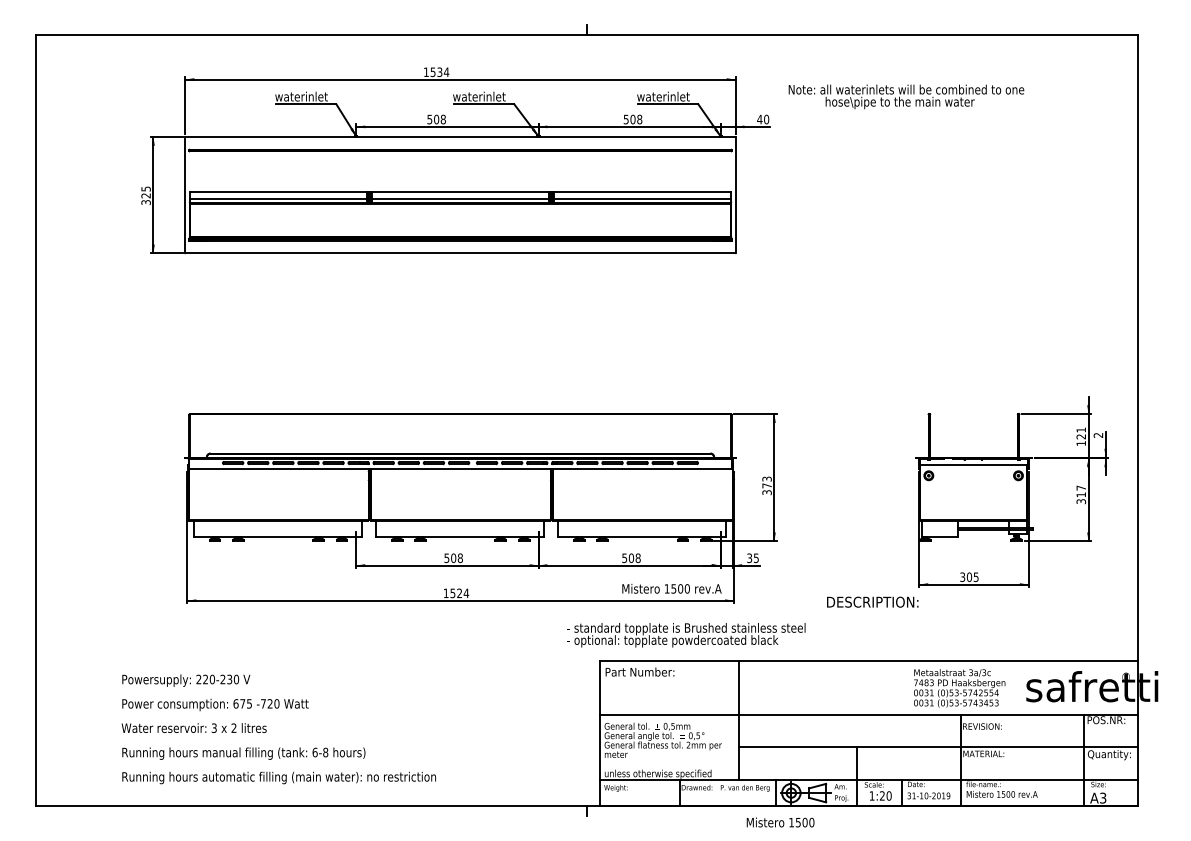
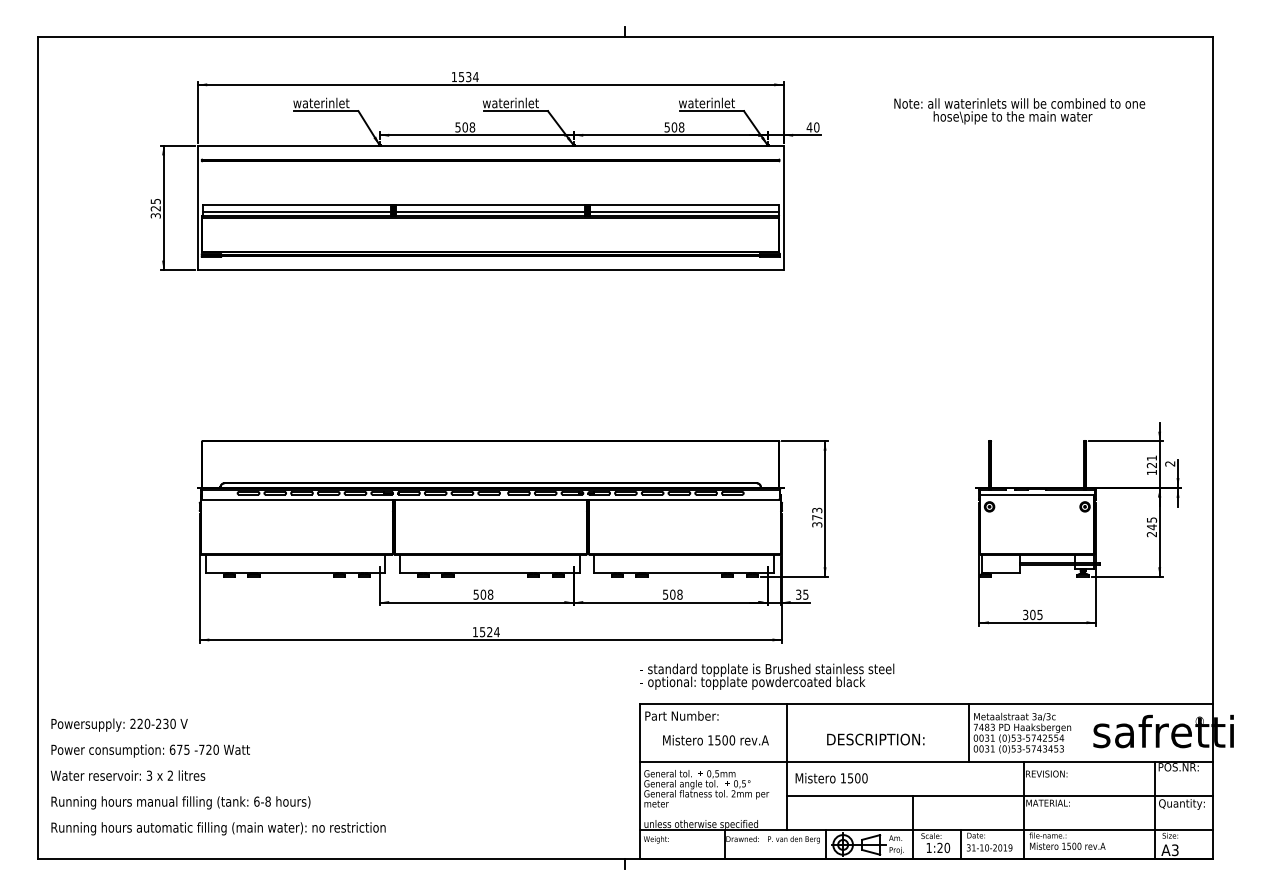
text: (906, 97) -> (1019, 111), moved
text: (1081, 495) -> (1152, 527), 317 -> 245
text: (671, 589) -> (715, 740), moved
text: (872, 602) -> (875, 739), moved
text: (686, 635) -> (767, 676), moved
line: (909, 687) -> (968, 732), added
text: (278, 728) -> (217, 776), moved
text: (780, 822) -> (831, 778), moved

